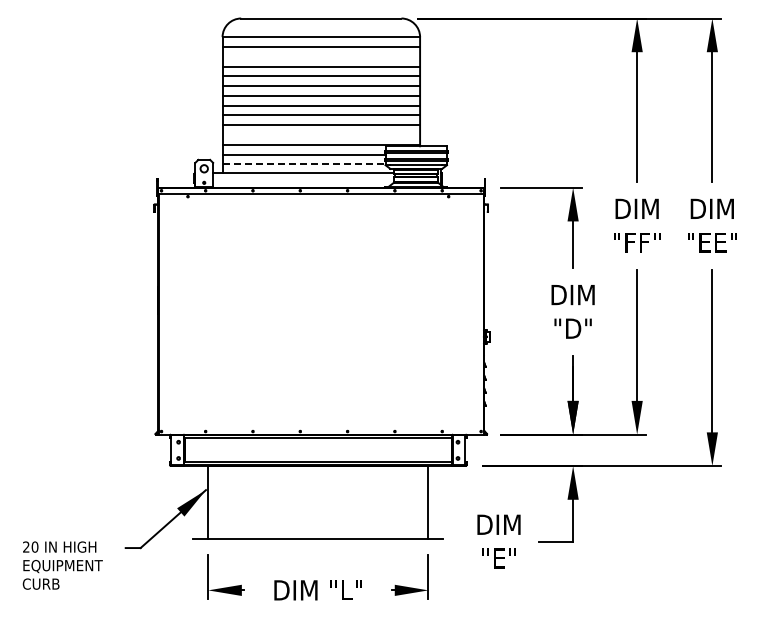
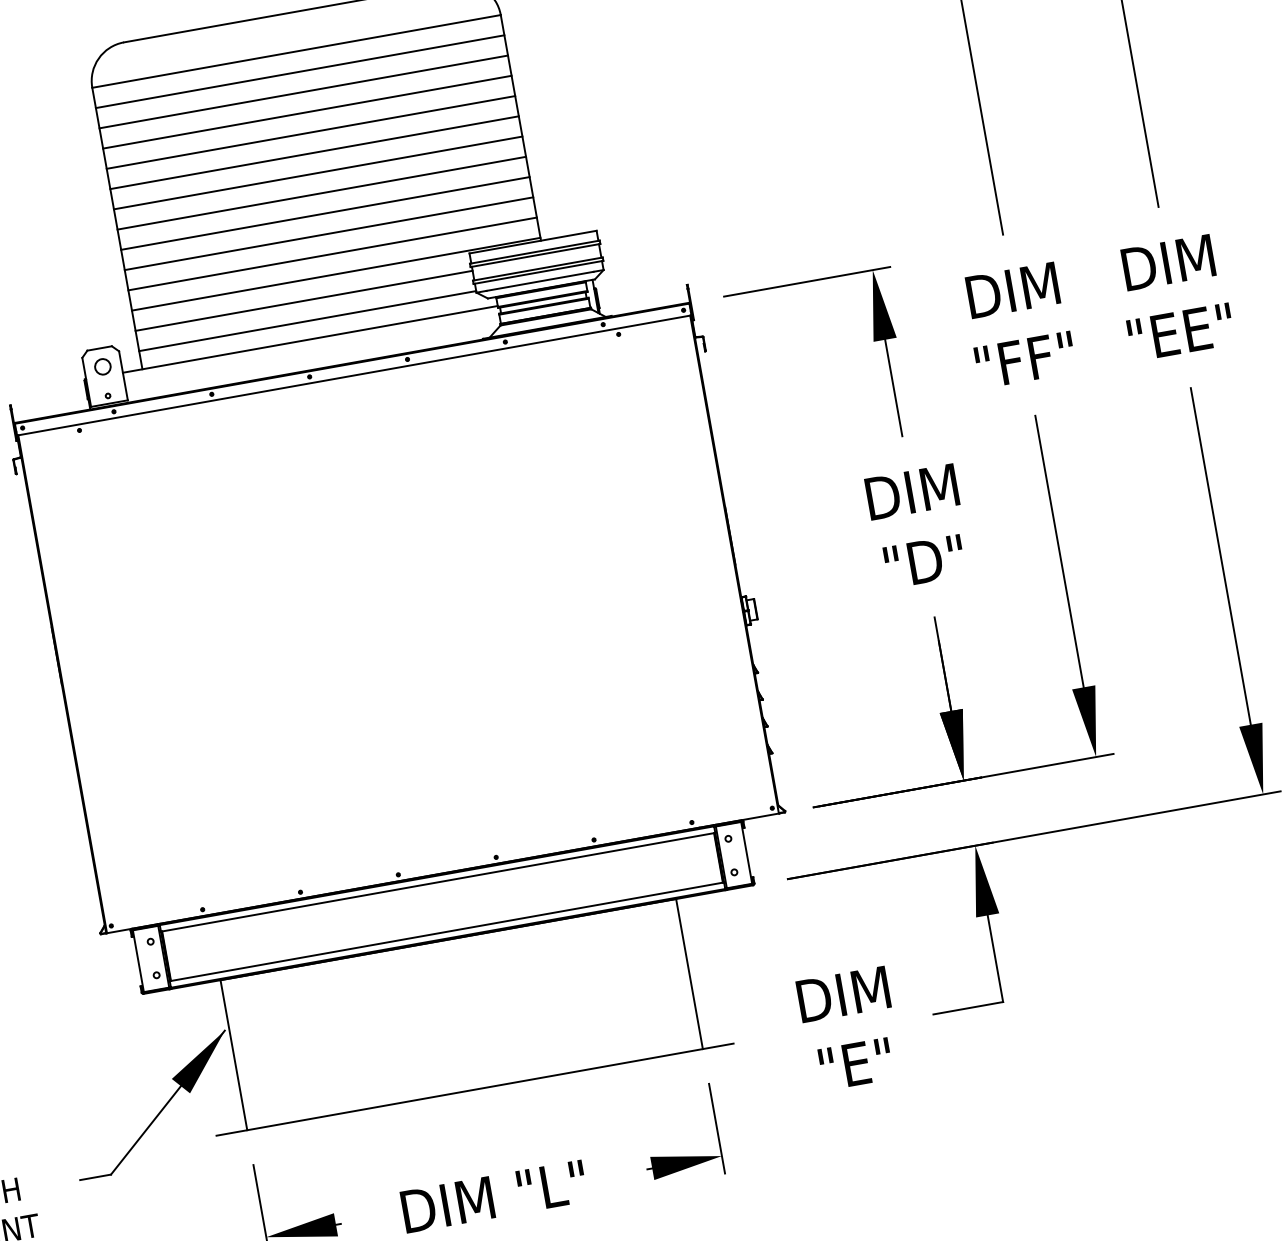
line: (321, 56) -> (304, 91), added
line: (321, 135) -> (333, 254), added
line: (304, 164) -> (308, 321), dashed -> solid

